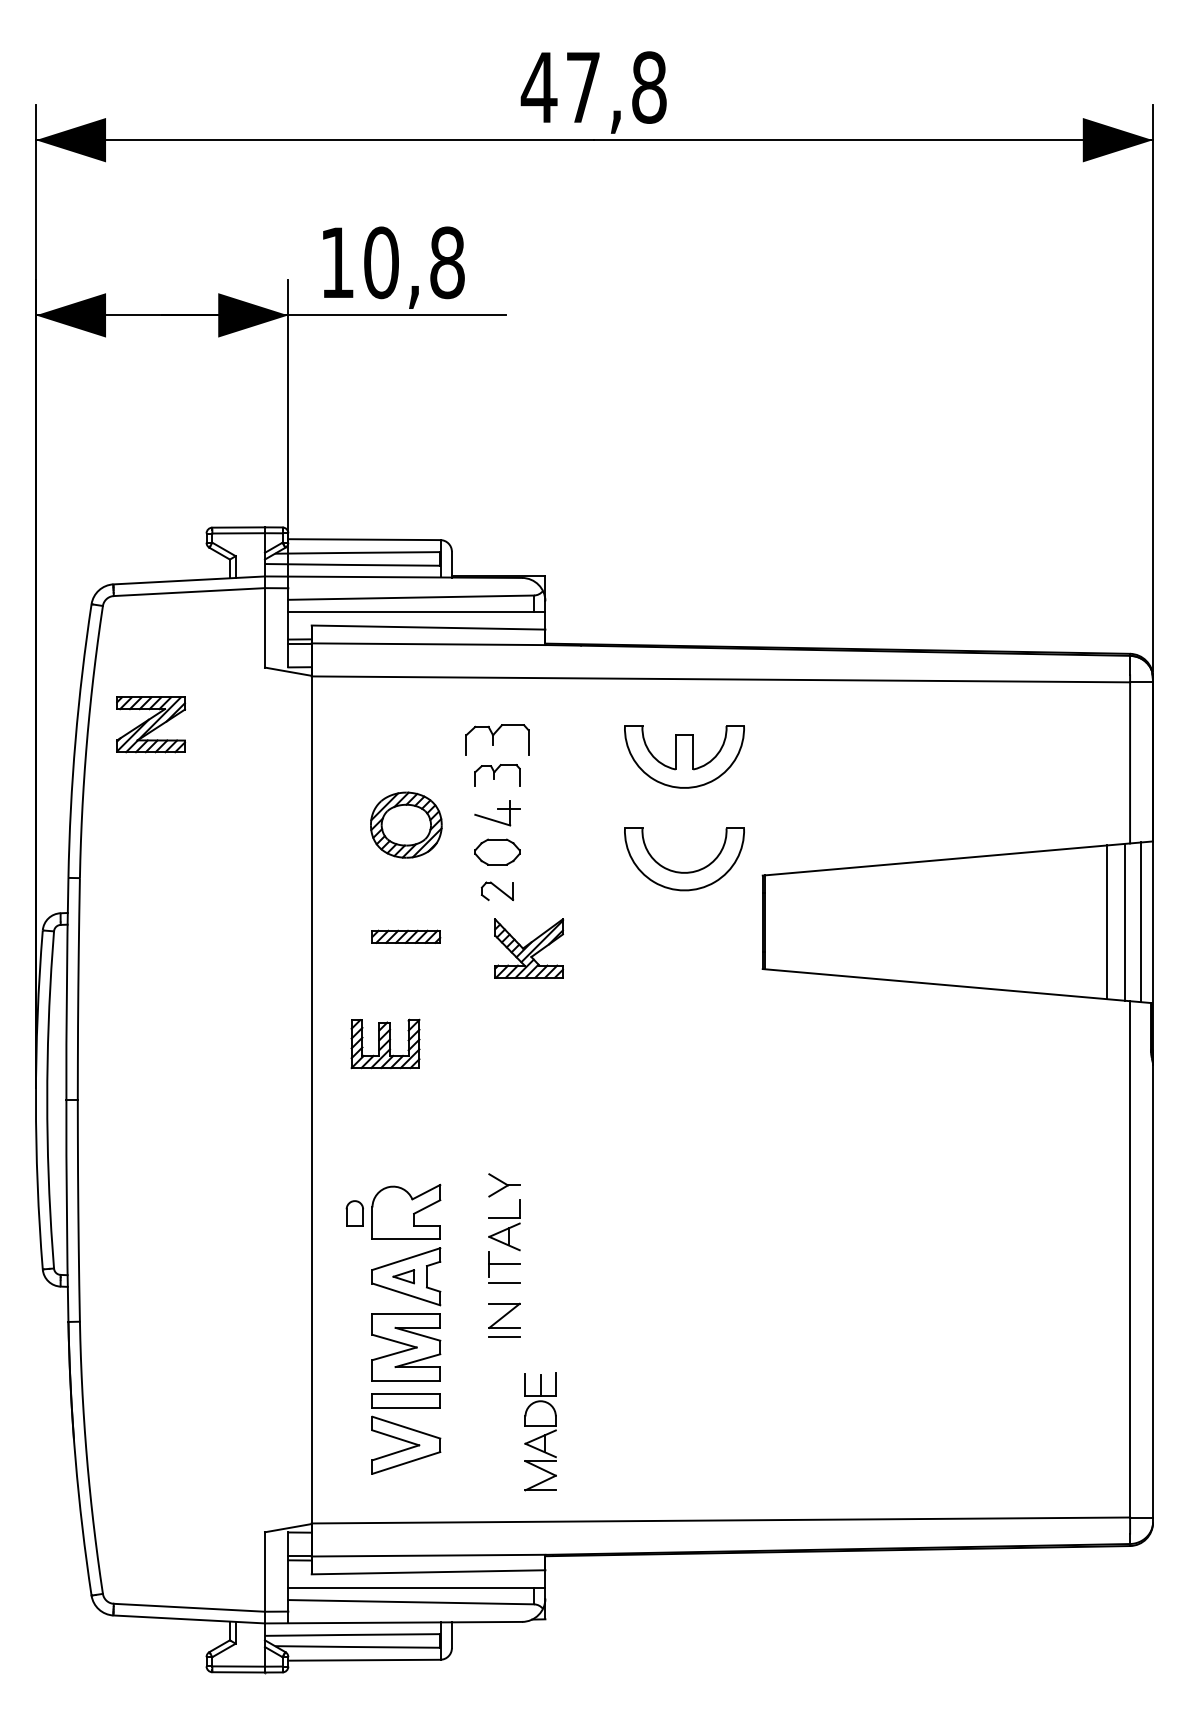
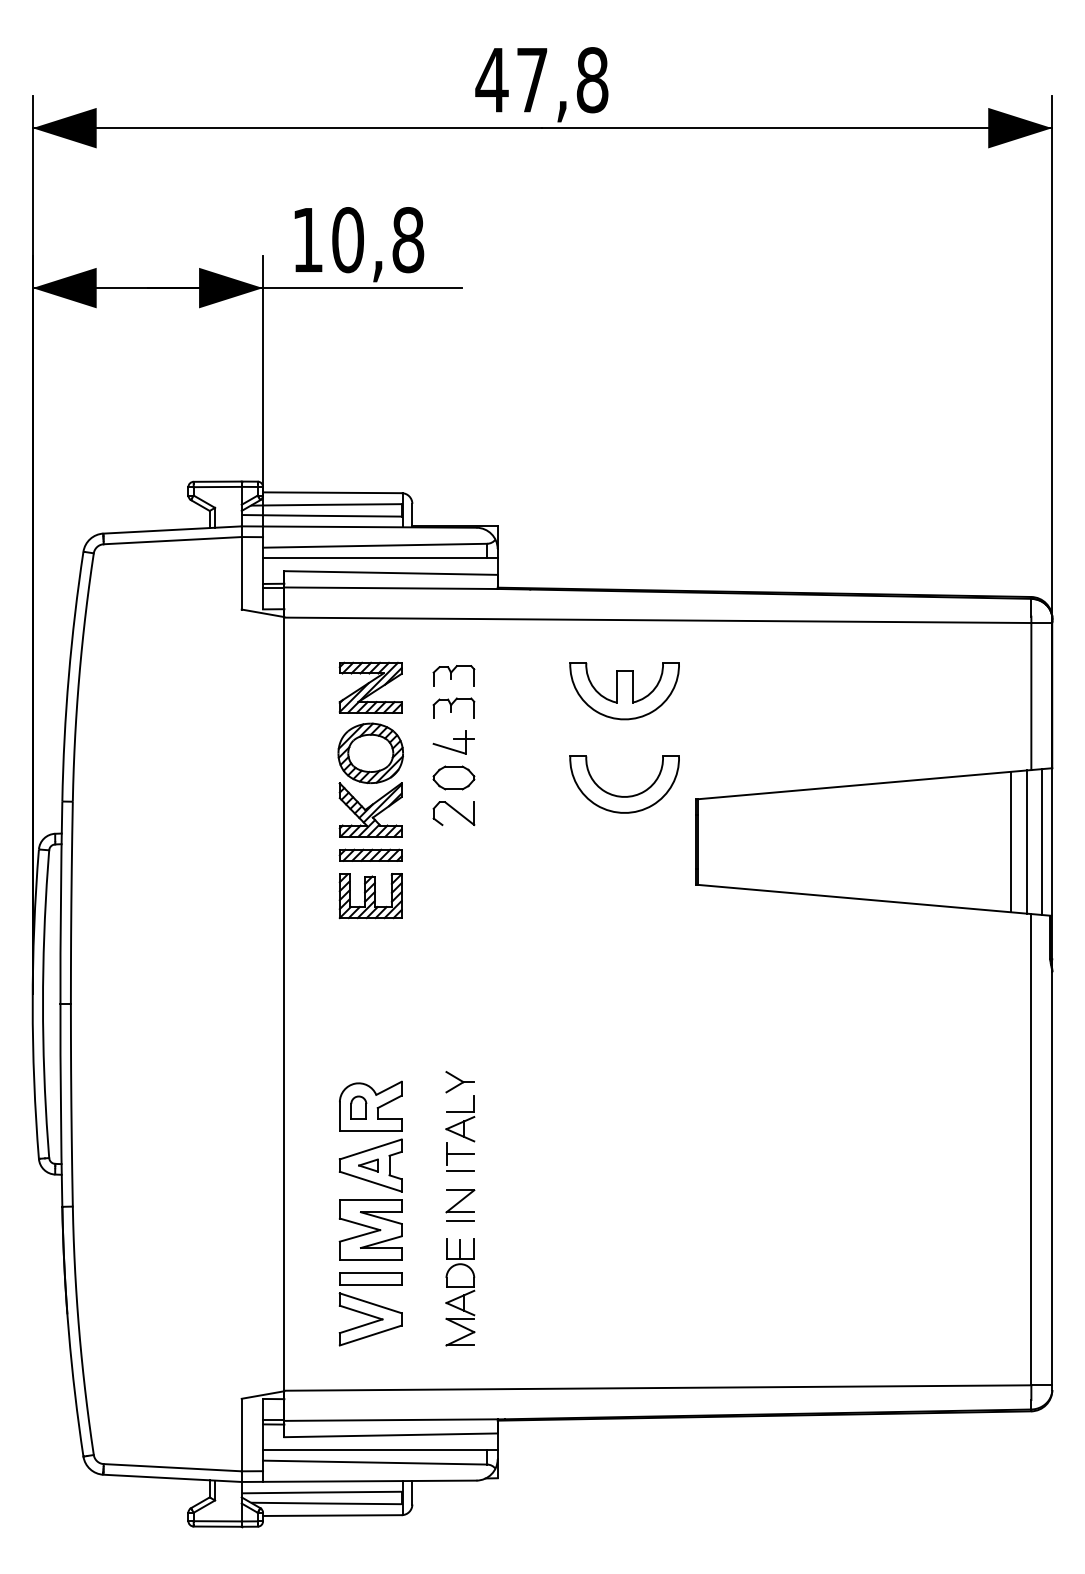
part: (150, 724) -> (370, 687), moved
part: (496, 739) -> (453, 675), size x0.71
part: (496, 891) -> (453, 813), size x1.43
part: (528, 948) -> (370, 809), moved
part: (385, 1044) -> (370, 896), moved
part: (354, 1213) -> (358, 1107), moved
part: (540, 1432) -> (460, 1292), moved

